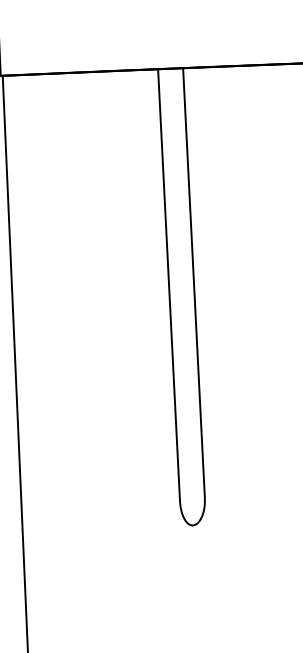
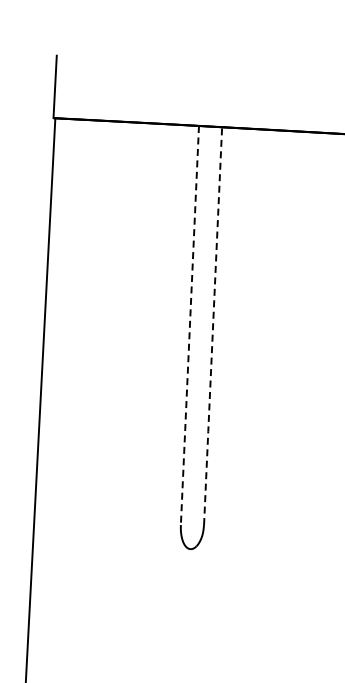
line: (194, 283) -> (213, 326), solid -> dashed
line: (168, 284) -> (189, 325), solid -> dashed

